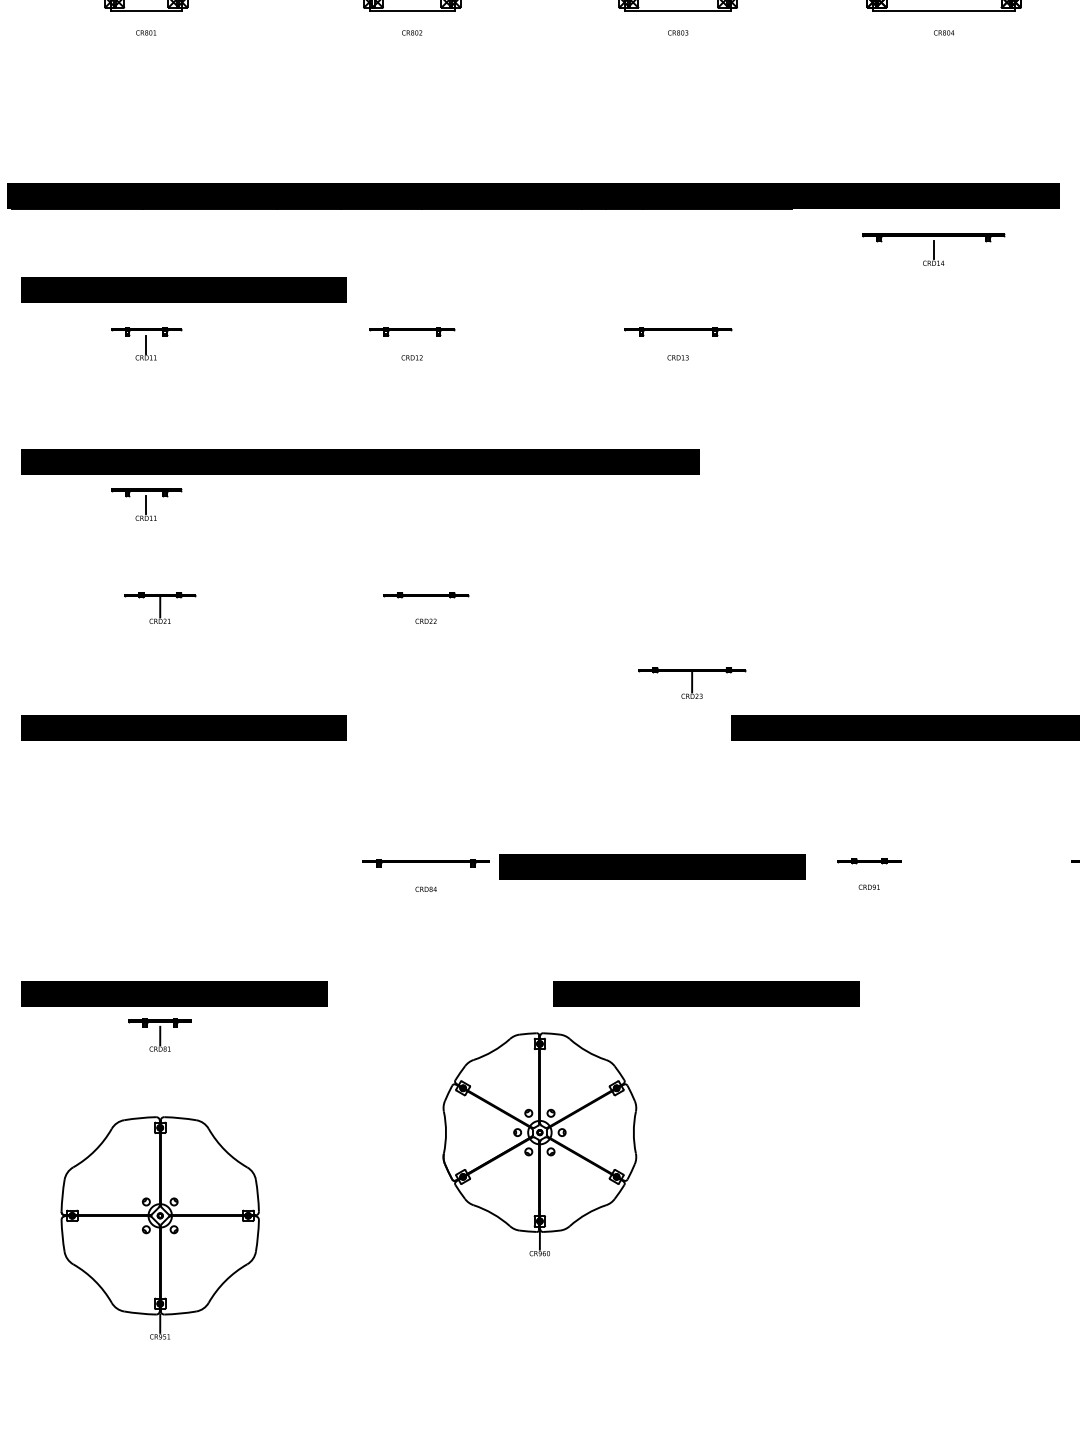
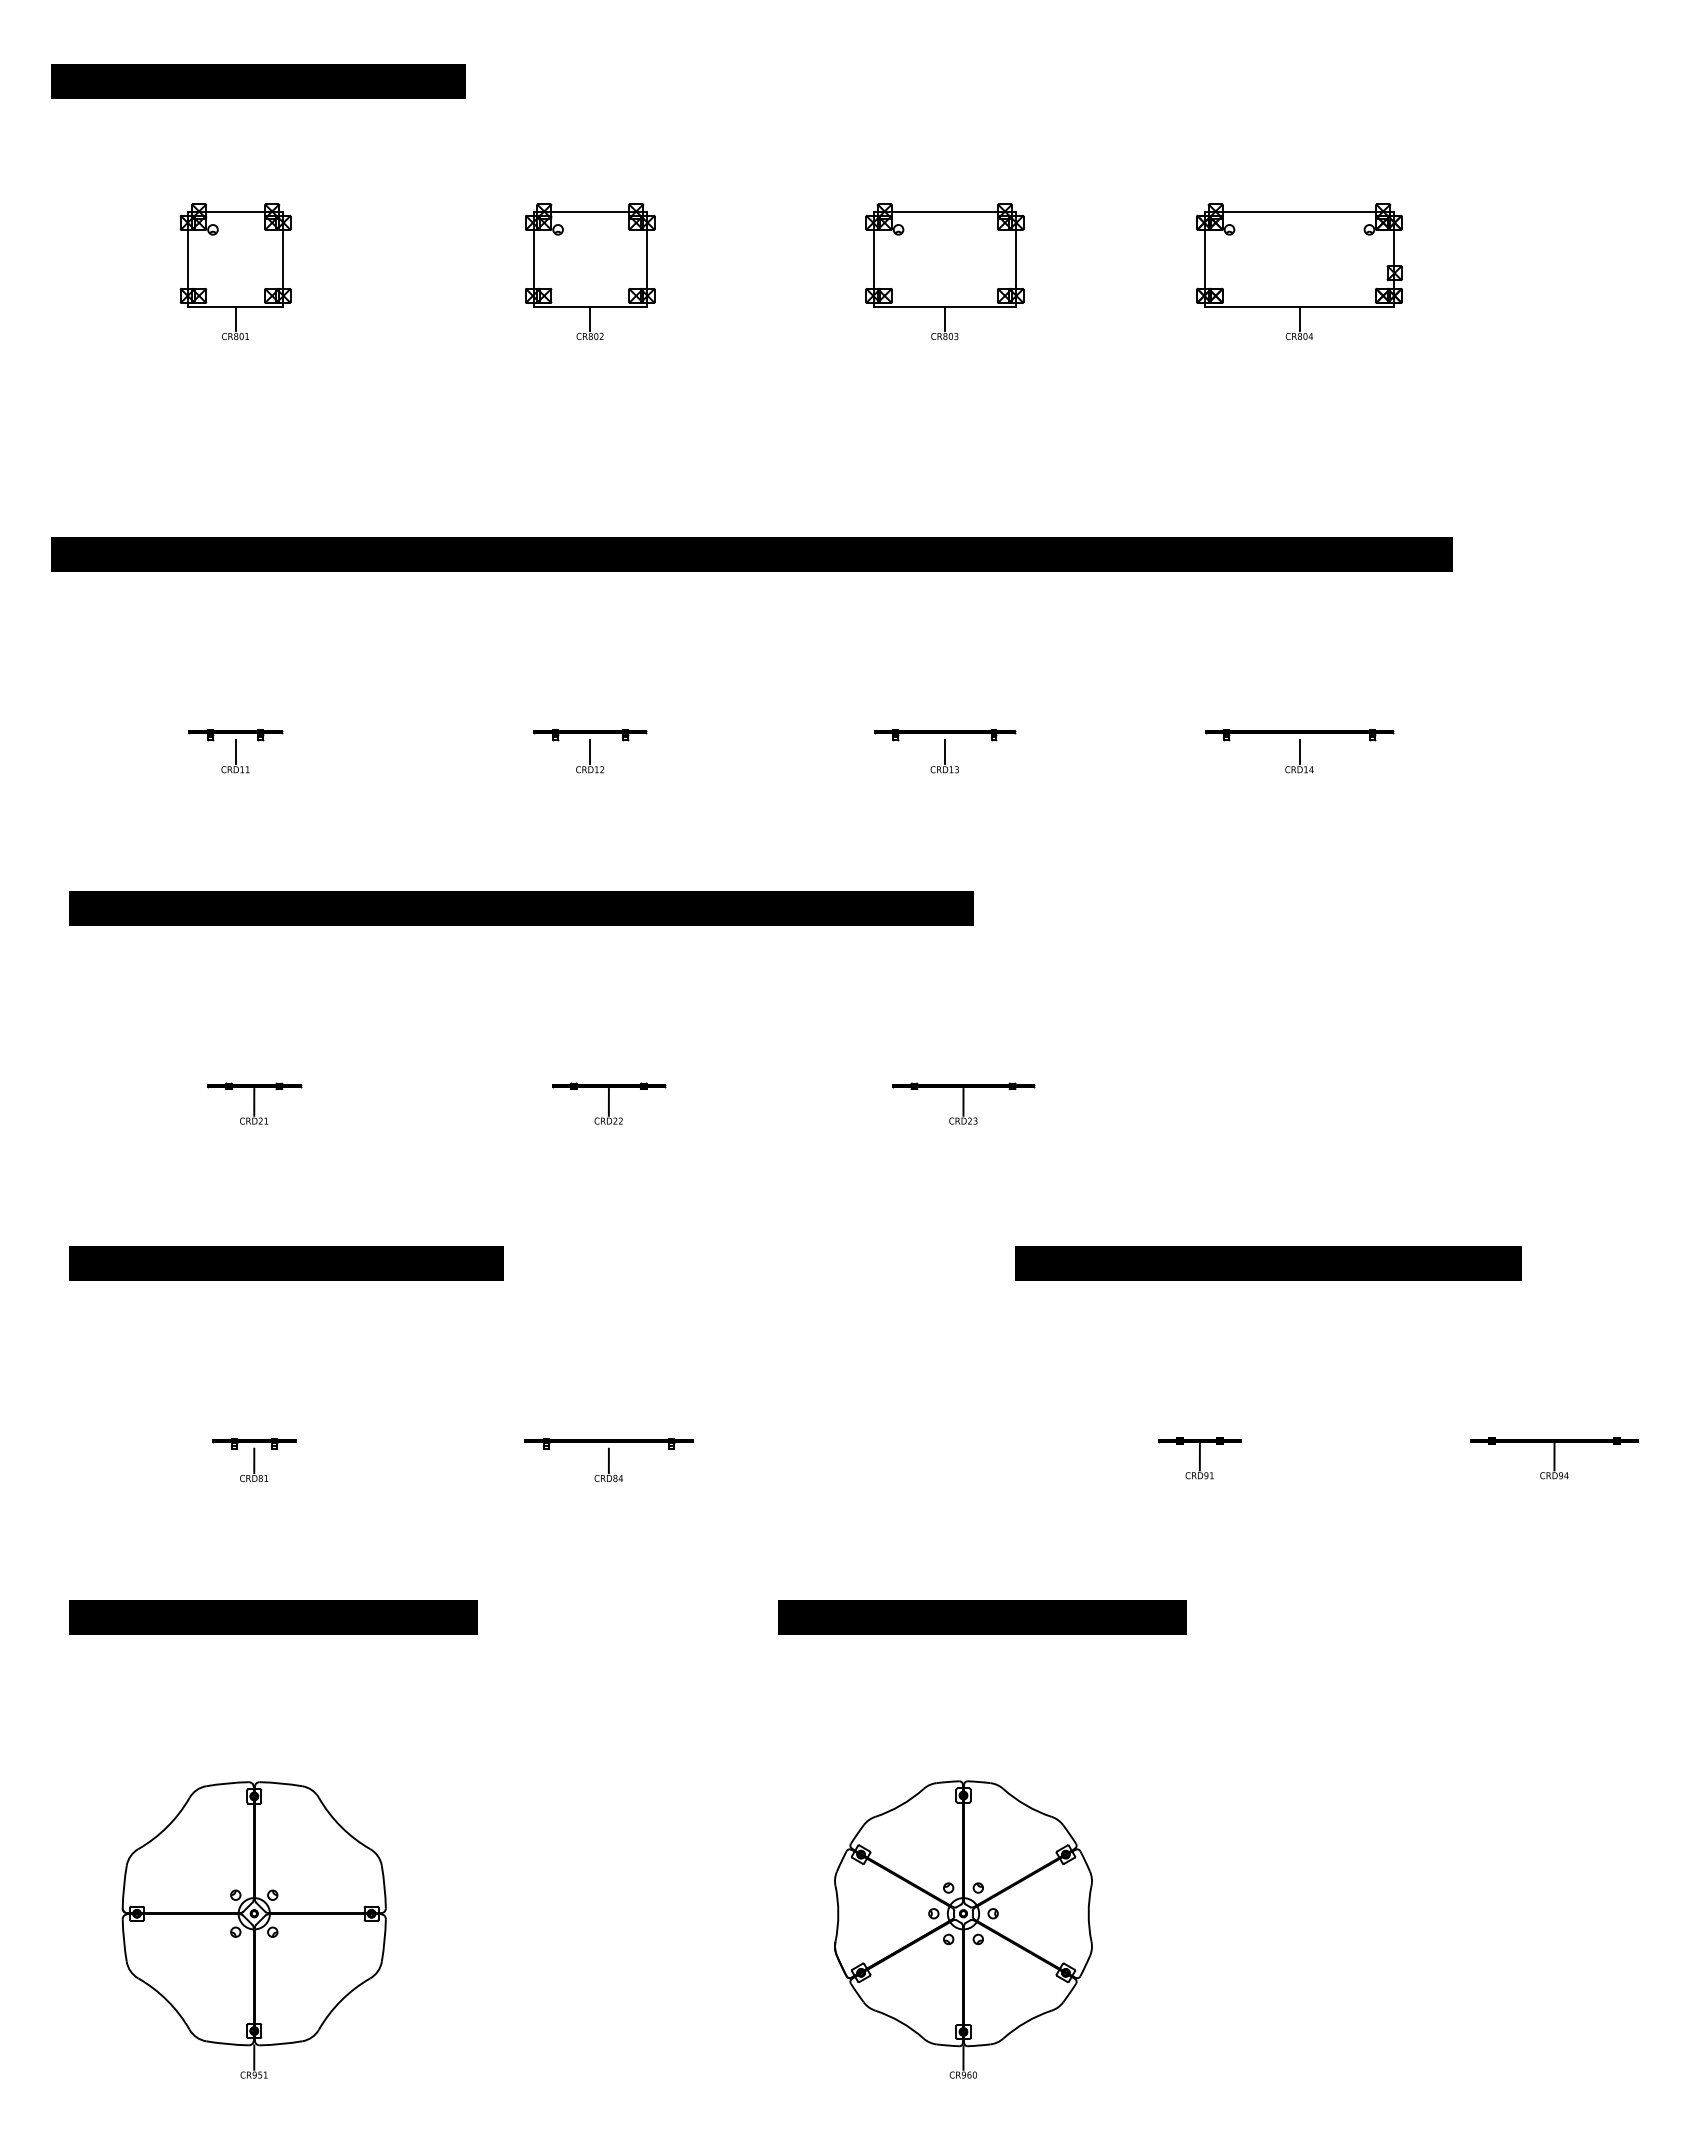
line: (146, 19) -> (235, 318), added
line: (412, 19) -> (590, 318), added
line: (677, 19) -> (944, 318), added
line: (944, 19) -> (1299, 318), added
part: (933, 249) -> (1299, 751), moved
part: (184, 290) -> (286, 679), removed
line: (412, 344) -> (590, 752), added
line: (677, 344) -> (944, 752), added
part: (146, 504) -> (235, 965), removed
line: (425, 607) -> (608, 1102), added
part: (692, 683) -> (963, 1103), moved
part: (652, 866) -> (910, 1448), removed
line: (869, 872) -> (1199, 1456), added
line: (425, 875) -> (608, 1460), added
part: (160, 1034) -> (254, 1459), moved
part: (539, 1144) -> (963, 1929), moved

